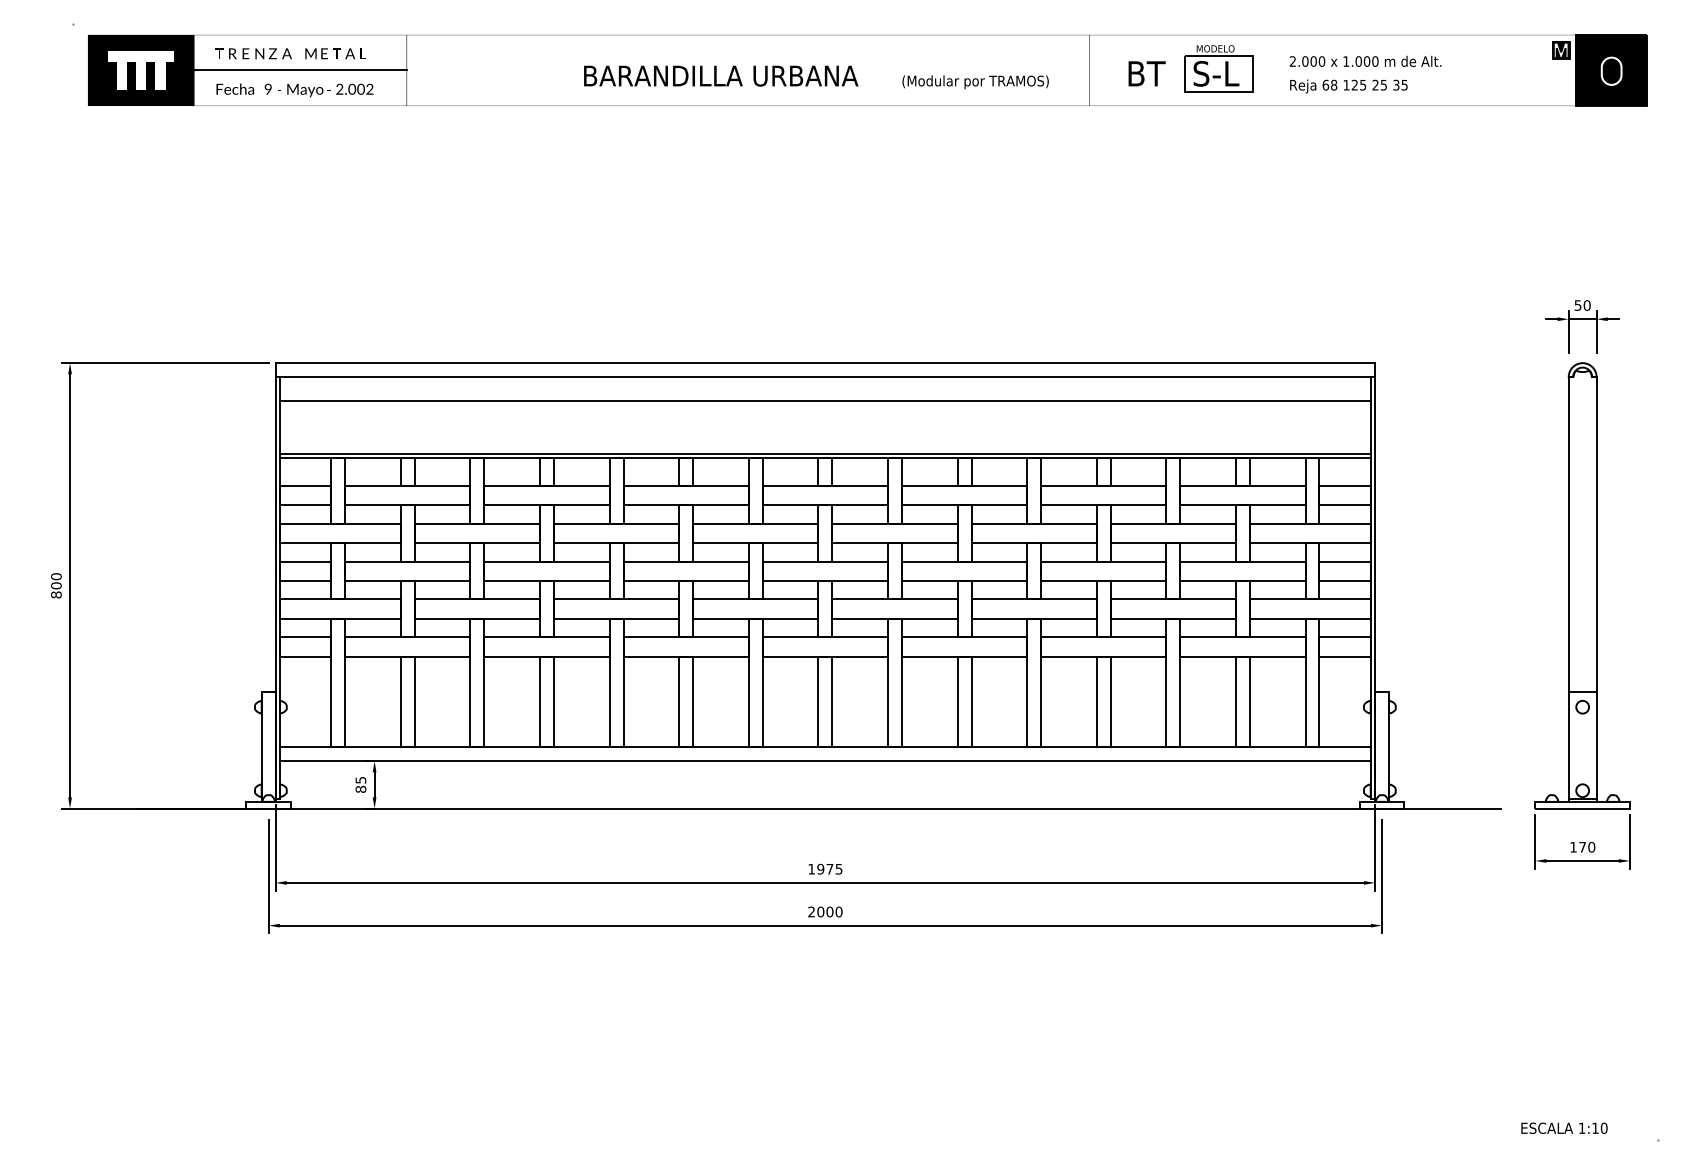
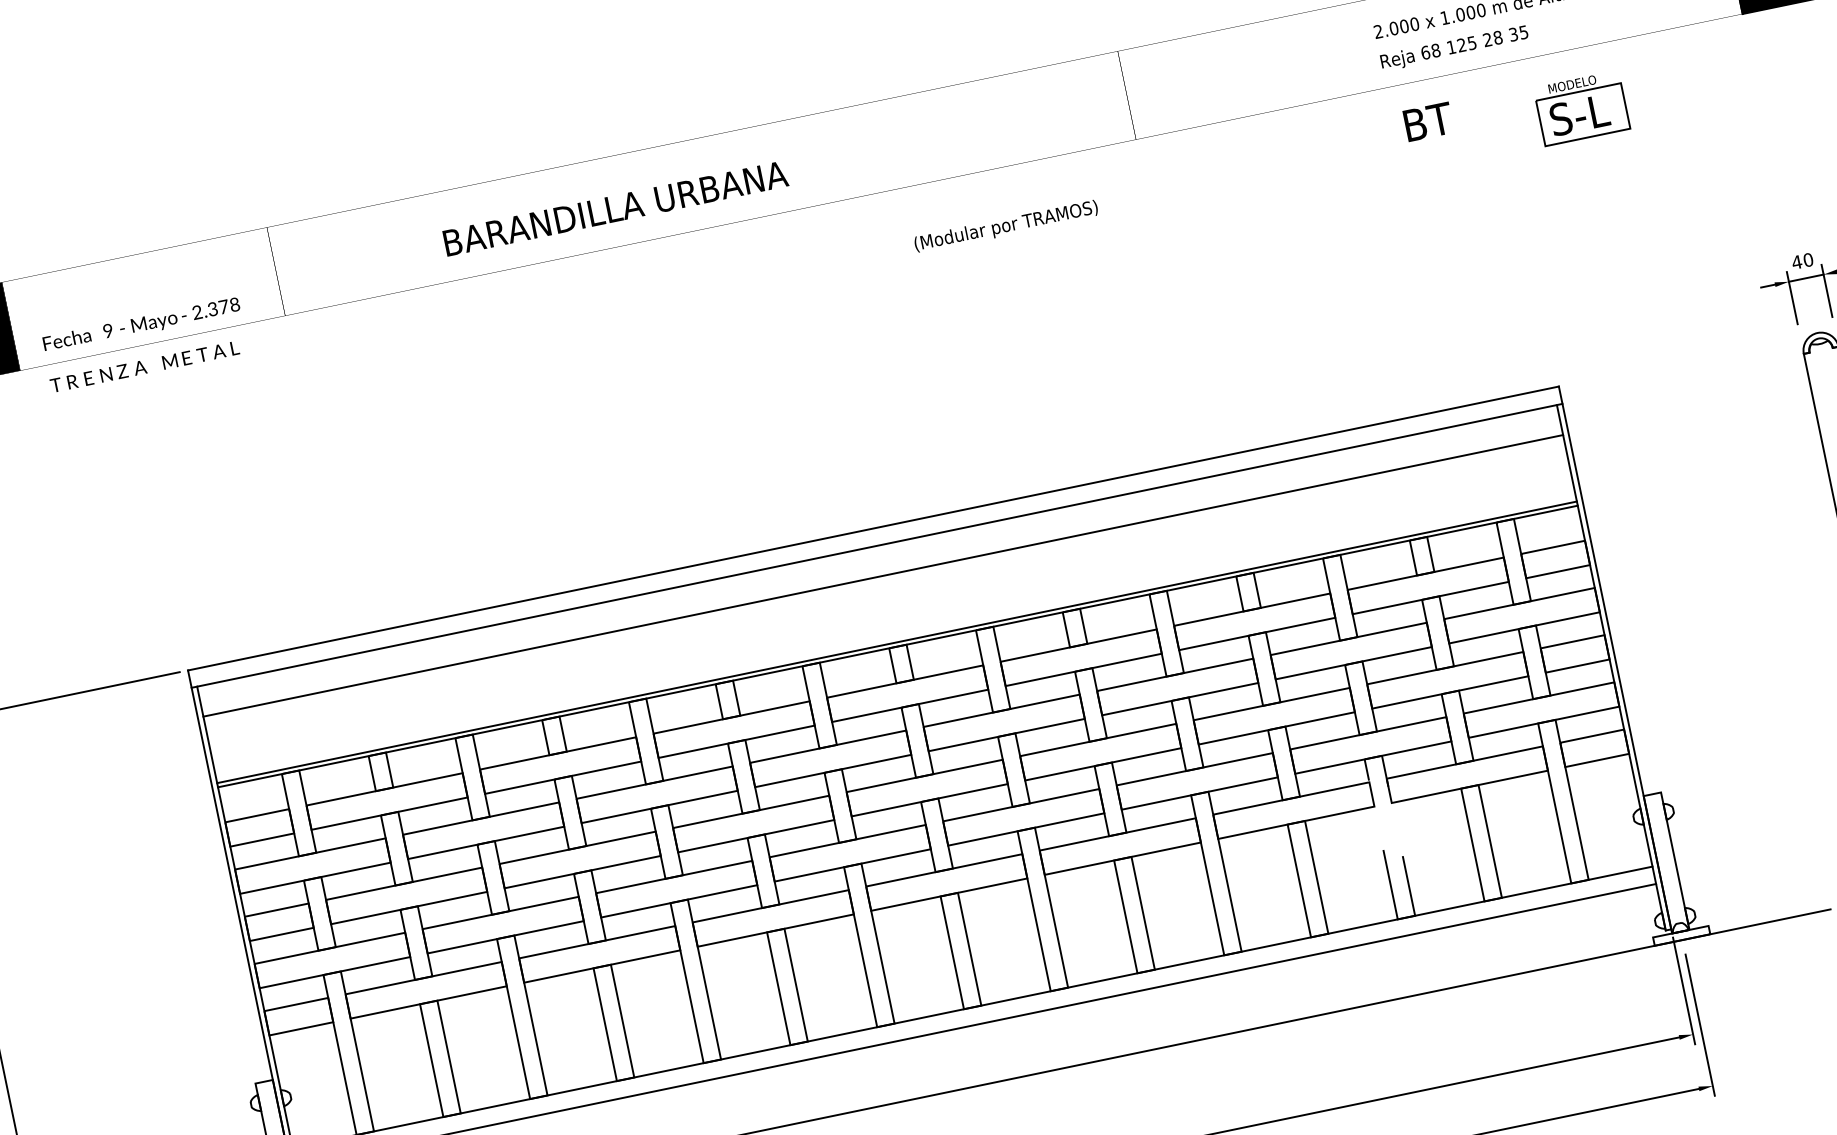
text: (290, 53) -> (144, 366), moved
part: (1218, 68) -> (1580, 108), moved
line: (300, 70) -> (143, 299), removed
text: (1146, 73) -> (1427, 121), moved
text: (721, 75) -> (616, 207), moved
text: (975, 82) -> (1006, 227), moved
text: (1383, 84) -> (1497, 36), 25 -> 28
text: (360, 88) -> (222, 306), 2.002 -> 2.378
text: (1577, 305) -> (1796, 262), 50 -> 40
line: (1173, 618) -> (1373, 756), solid -> dashed

